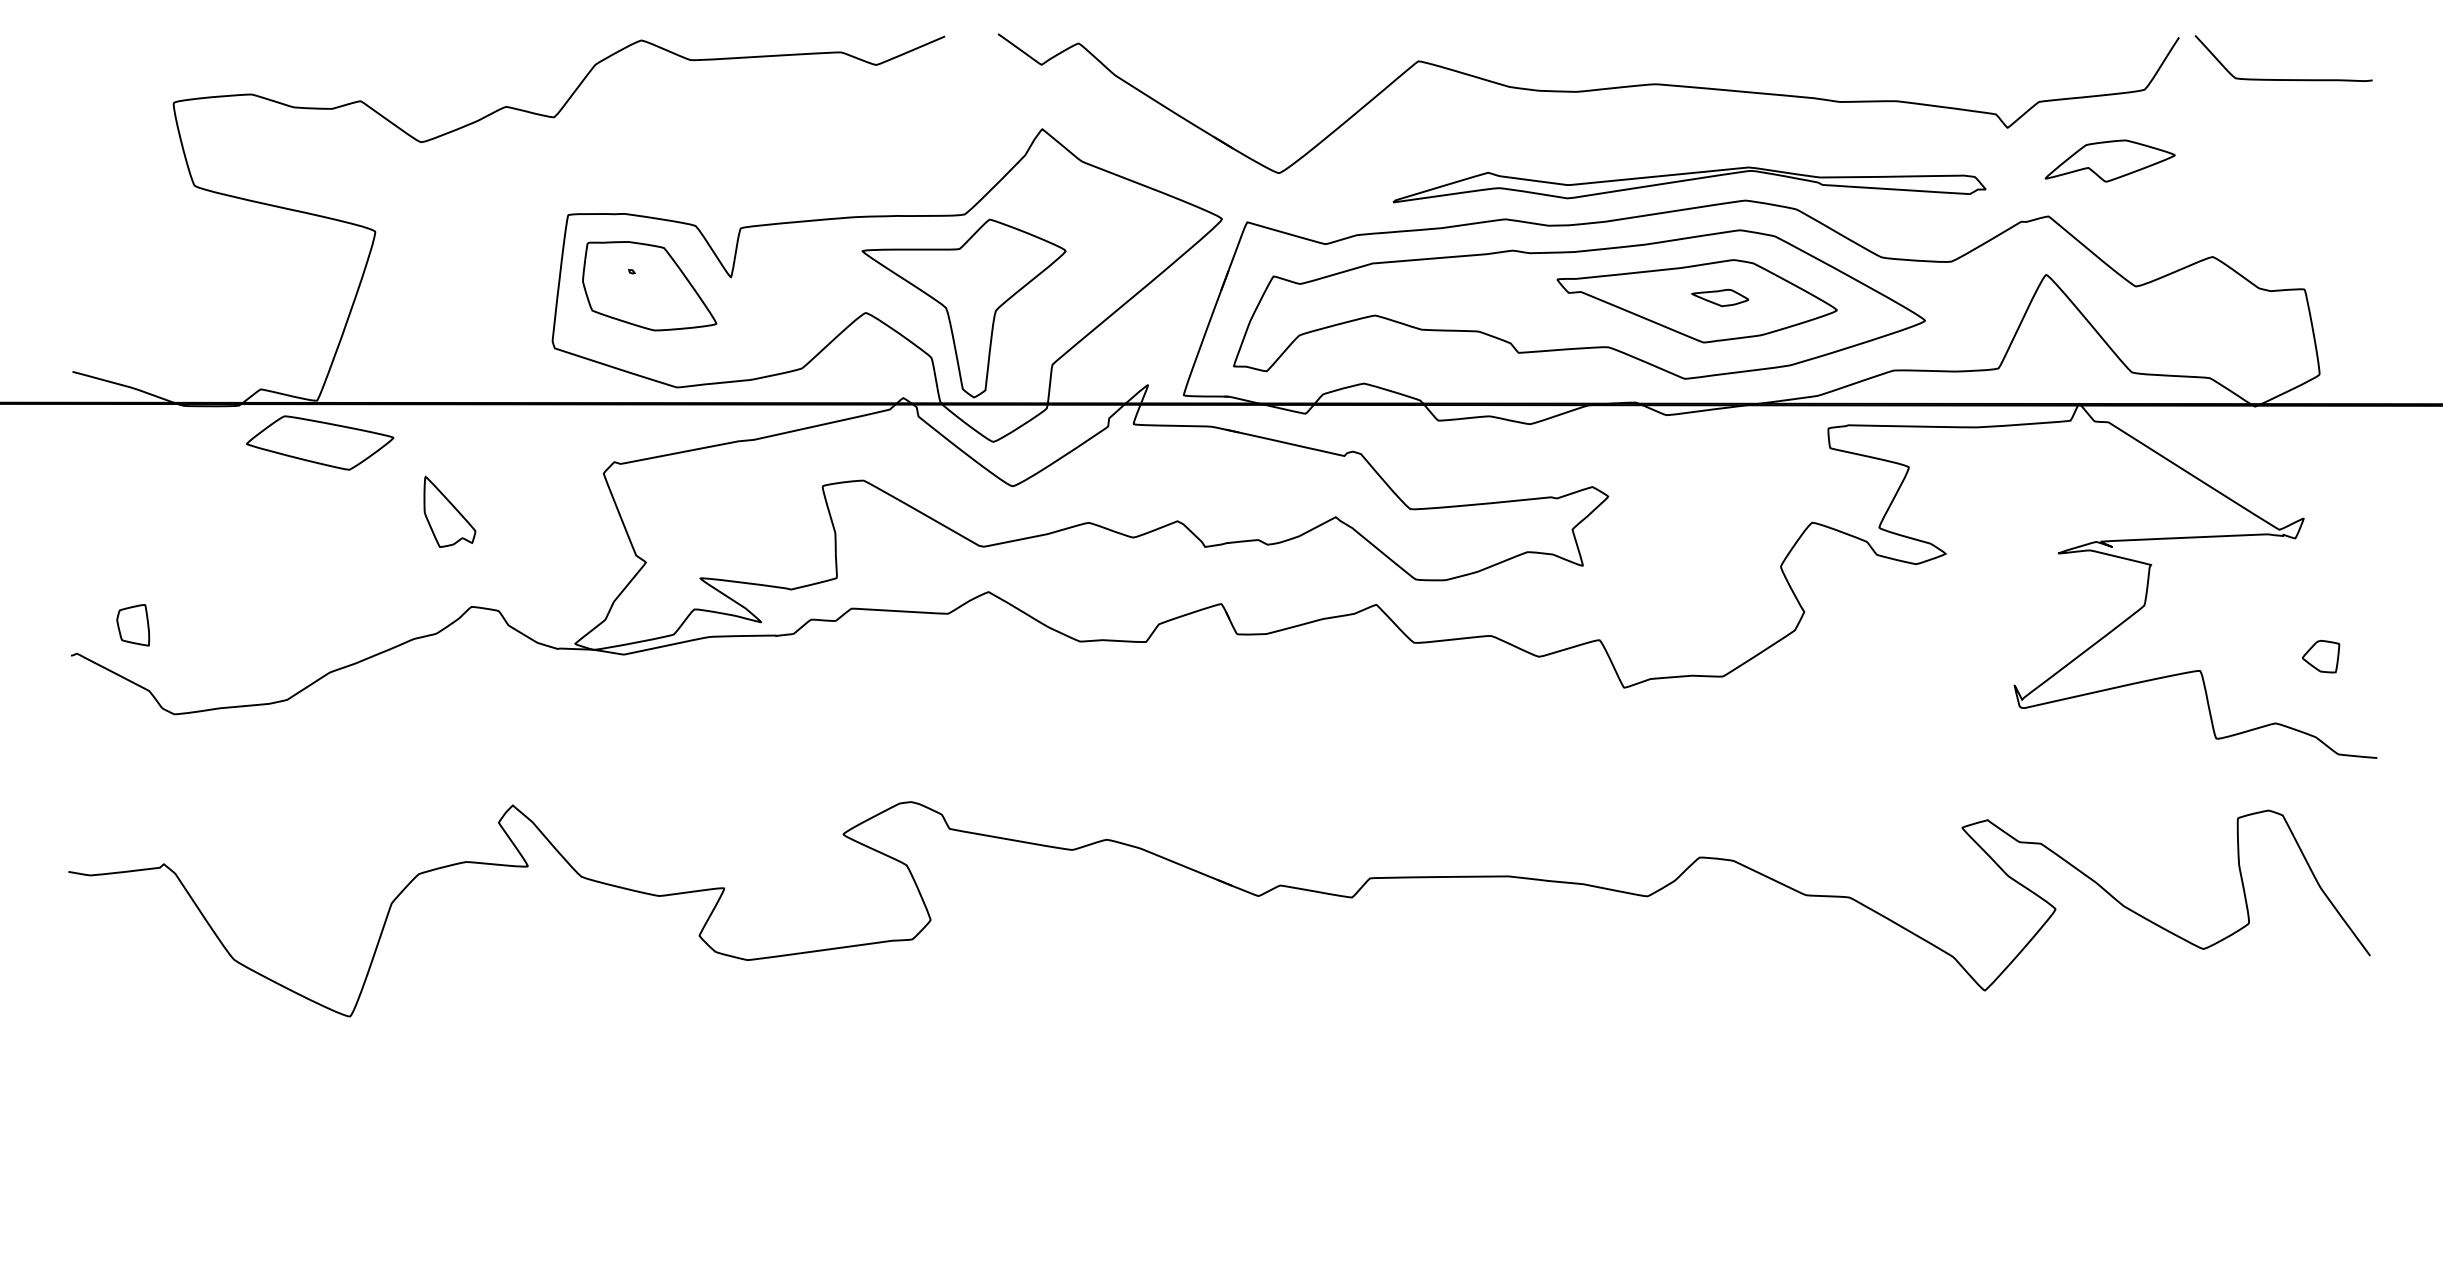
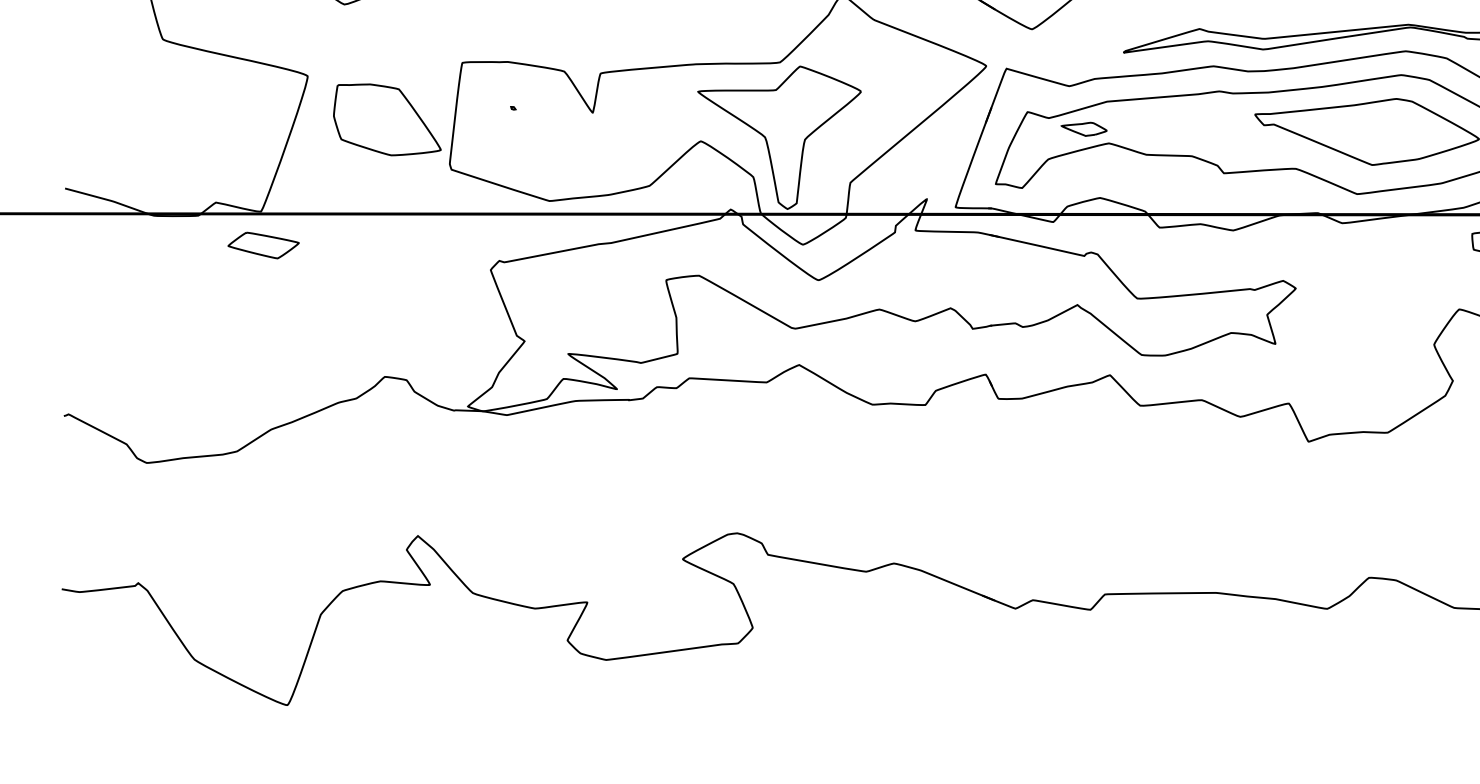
part: (649, 286) -> (387, 120), moved
part: (1720, 297) -> (1084, 128), moved
part: (320, 442) -> (263, 245), size x0.6
part: (449, 511) -> (367, 300), removed
part: (133, 625) -> (113, 391), removed

